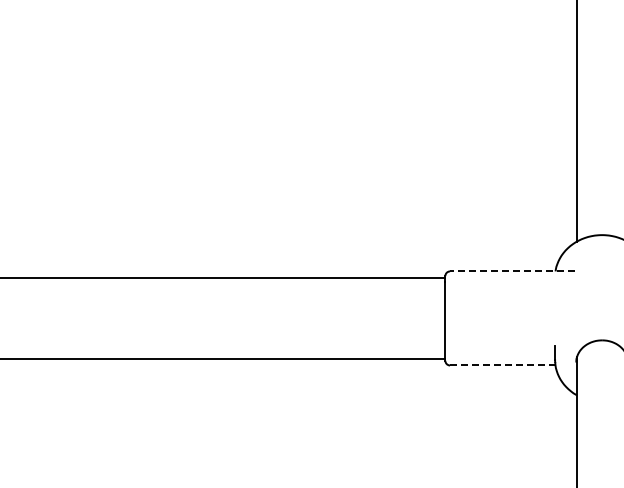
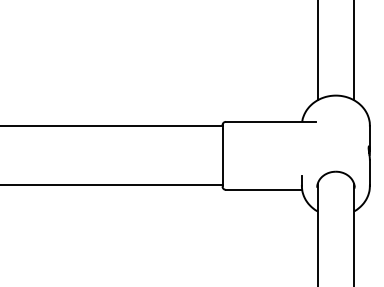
line: (511, 271) -> (270, 121), dashed -> solid
line: (502, 365) -> (263, 189), dashed -> solid

